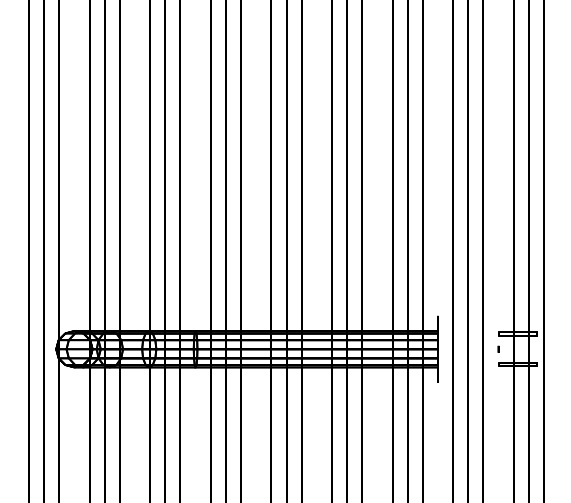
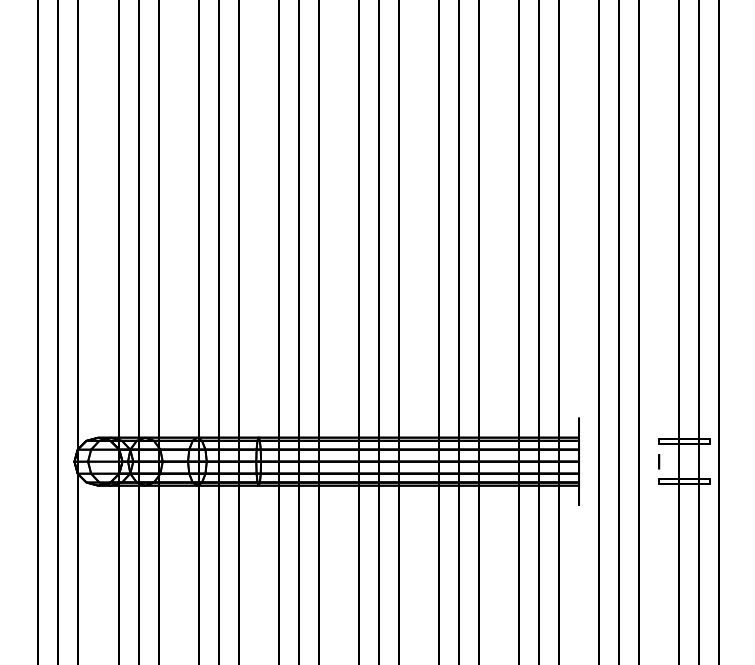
circle: (498, 349) -> (659, 461), size x1.67

